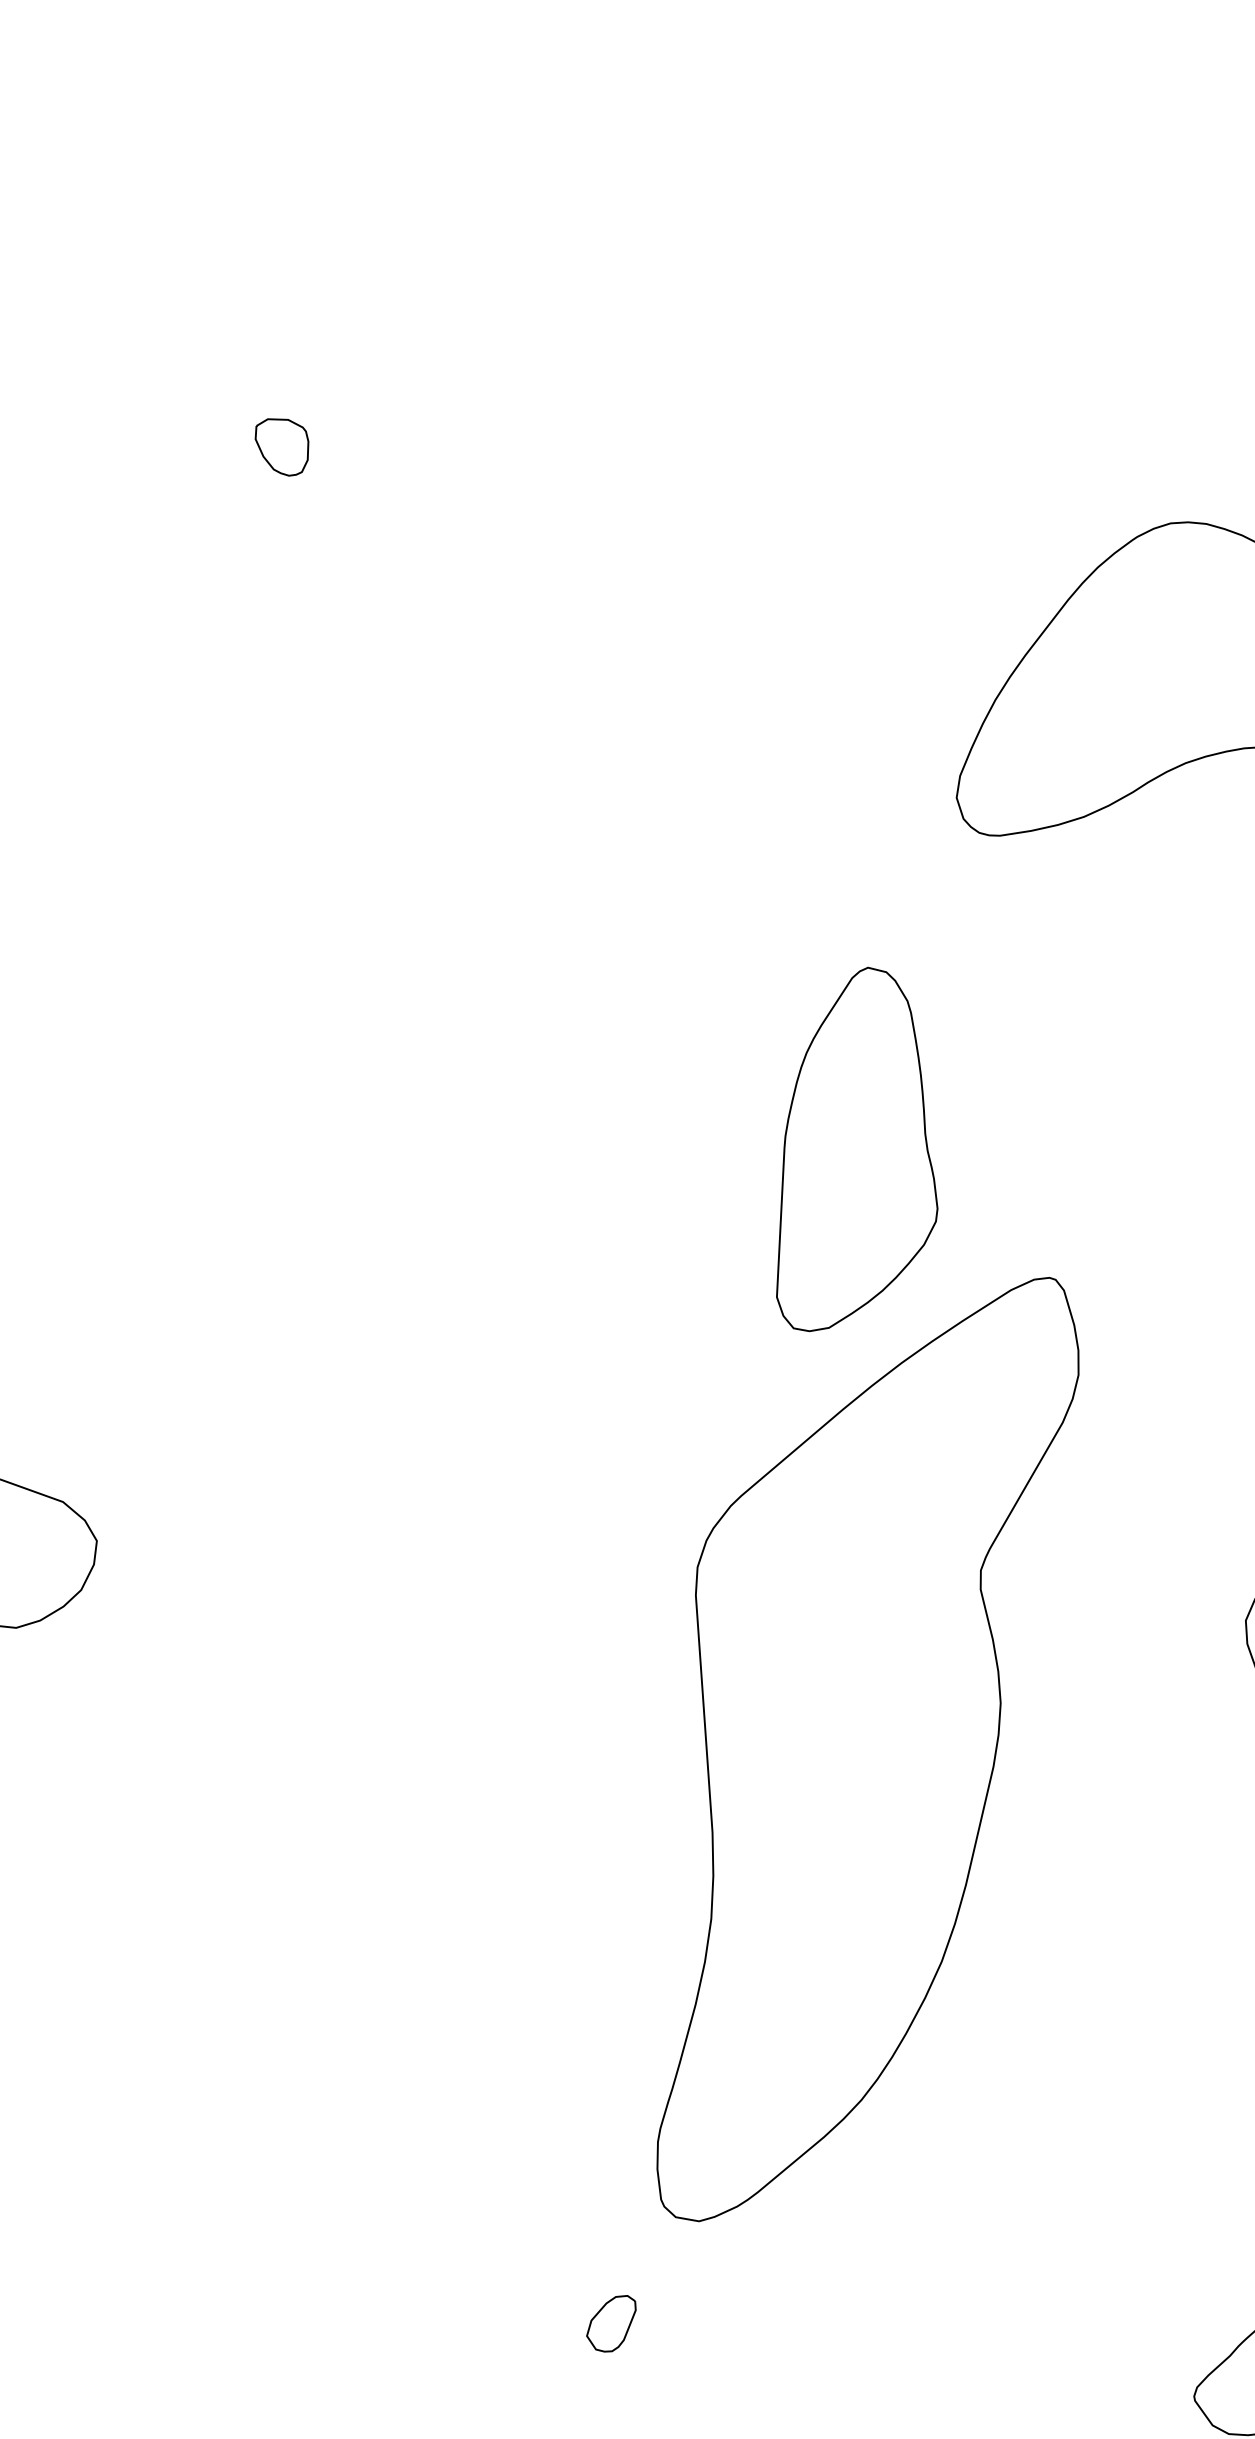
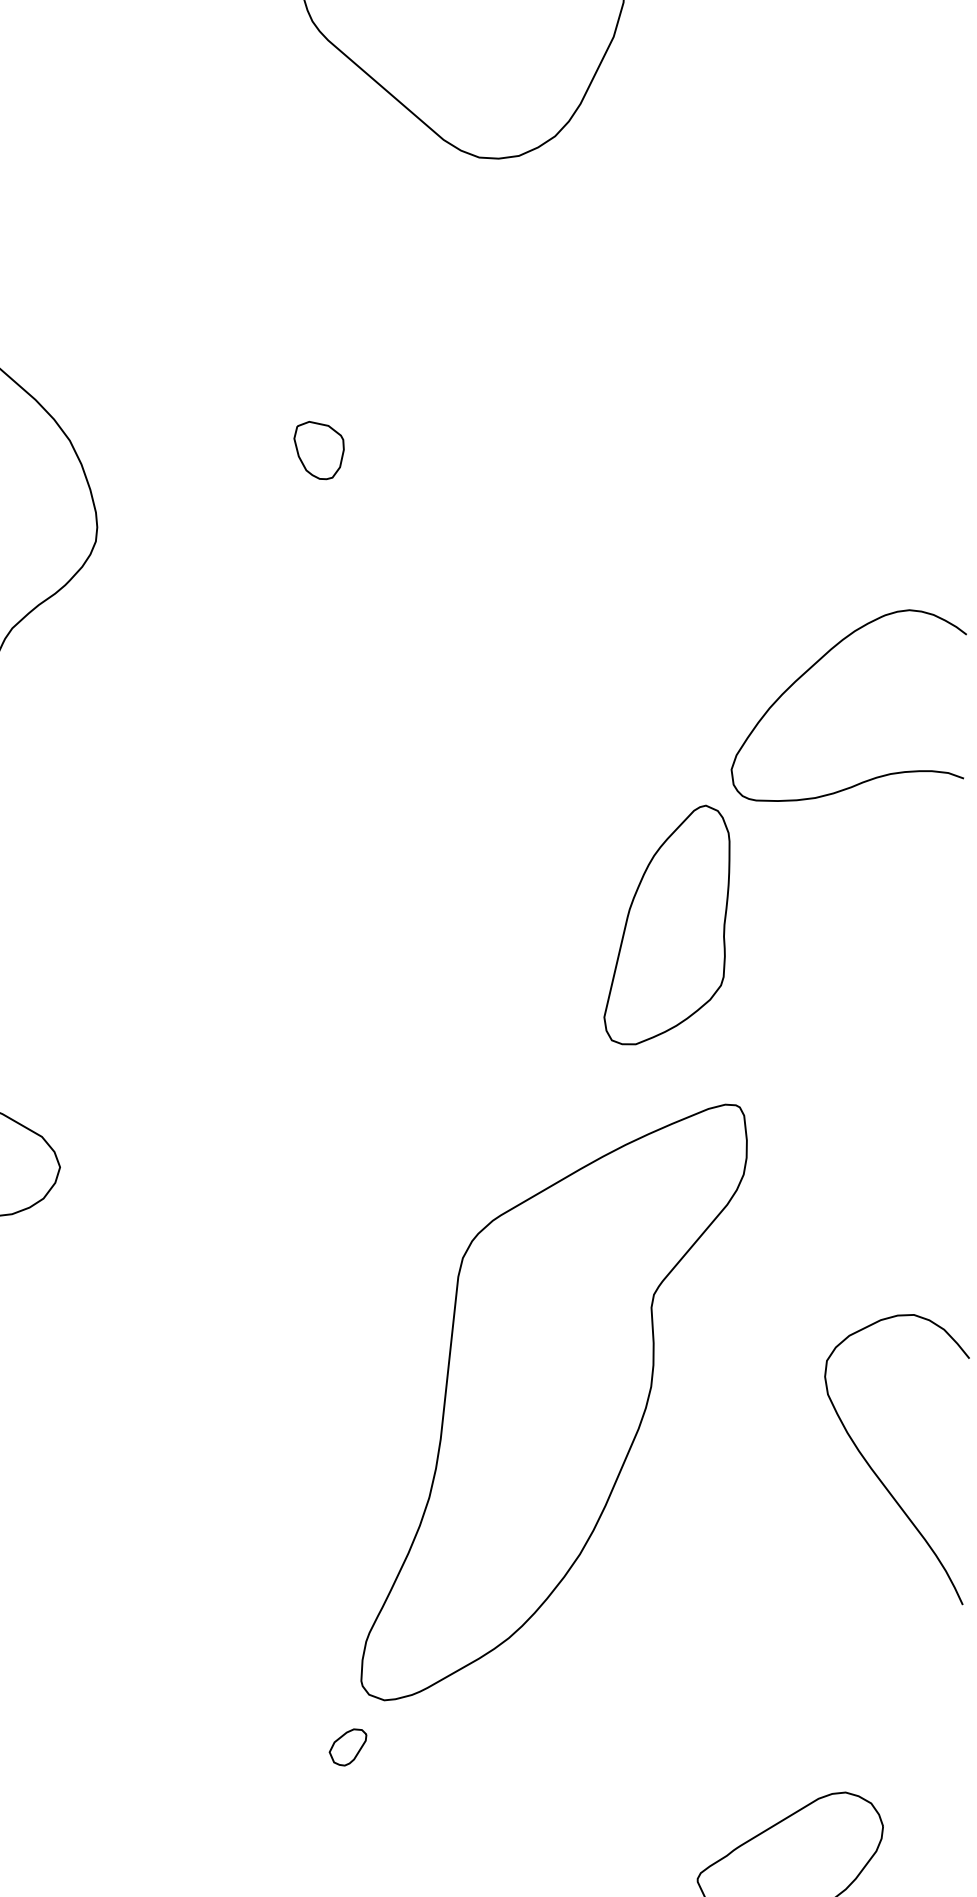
part: (282, 446) -> (318, 450), size x1.4
part: (842, 1148) -> (666, 924), moved
part: (611, 2324) -> (347, 1747), moved

